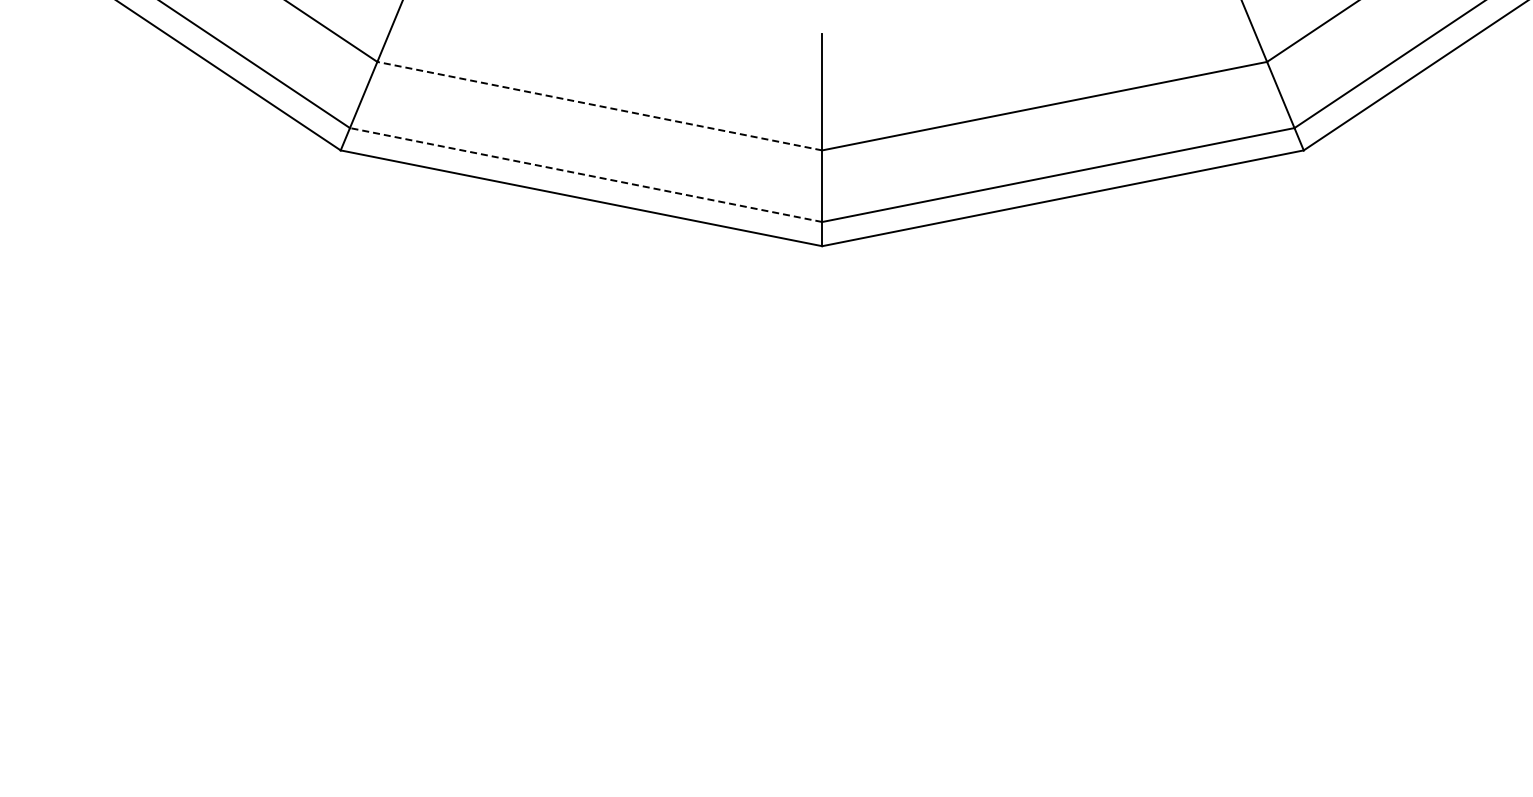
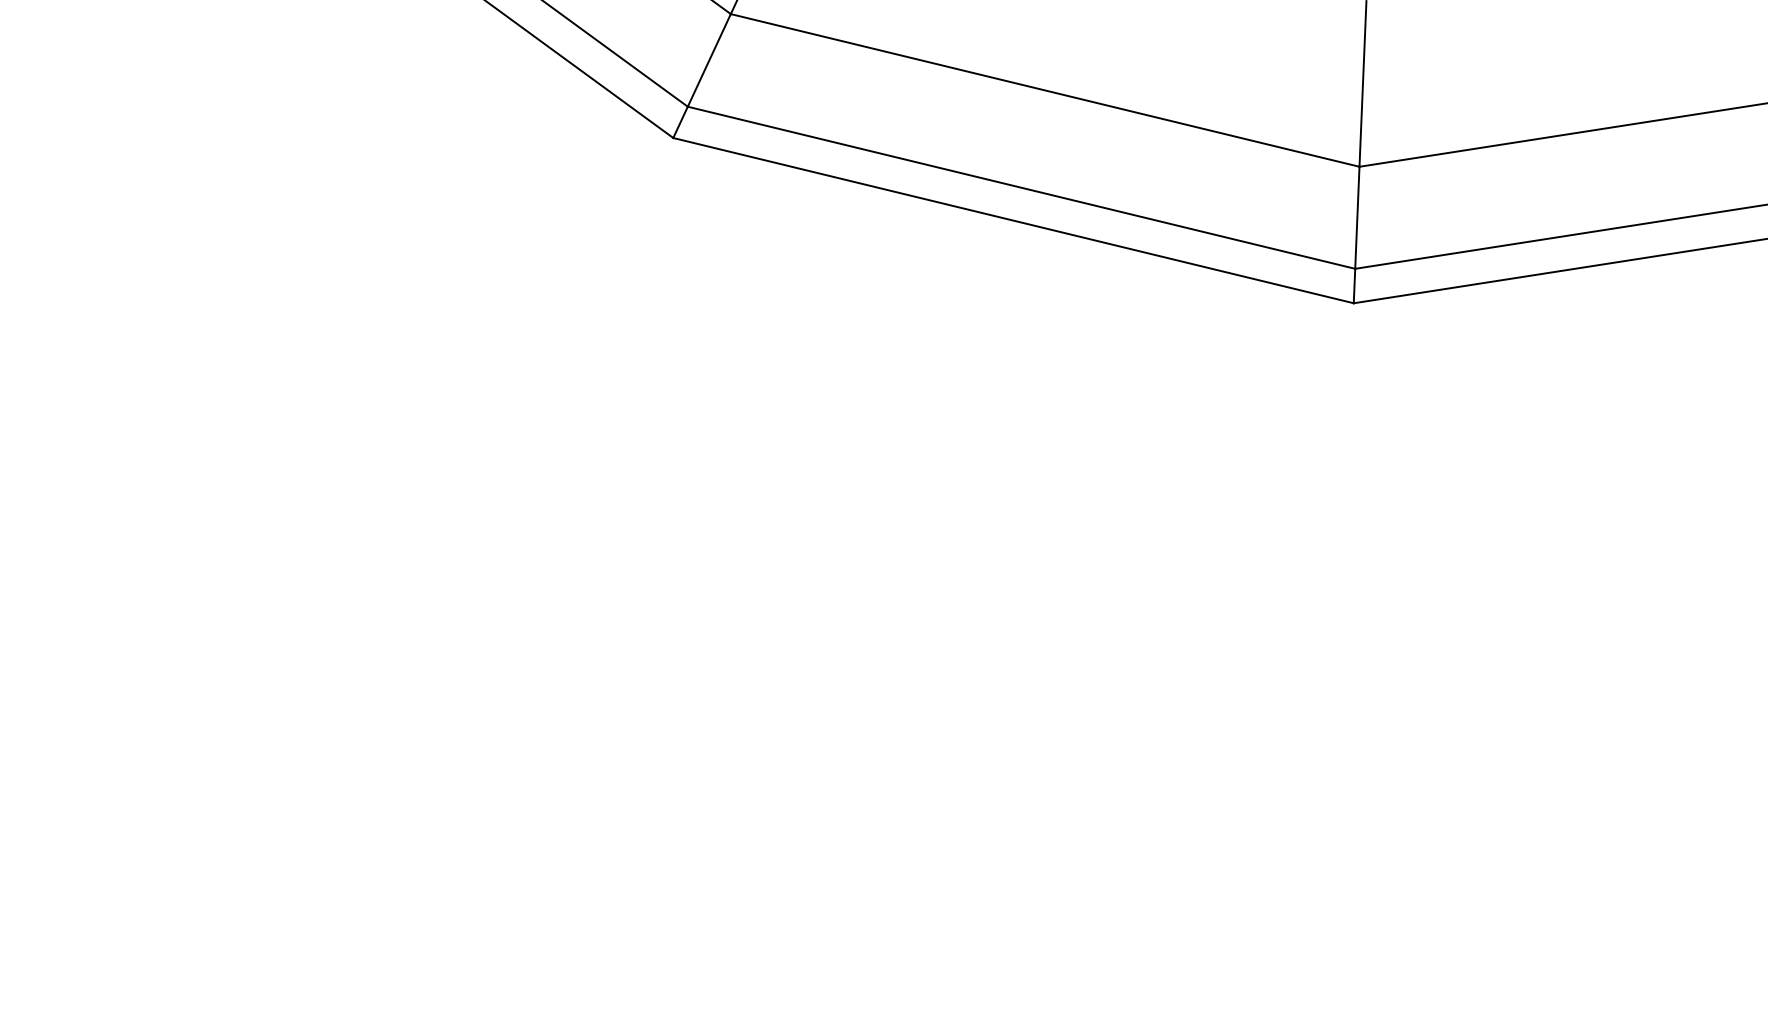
line: (599, 106) -> (1044, 90), dashed -> solid
line: (586, 175) -> (1022, 188), dashed -> solid

